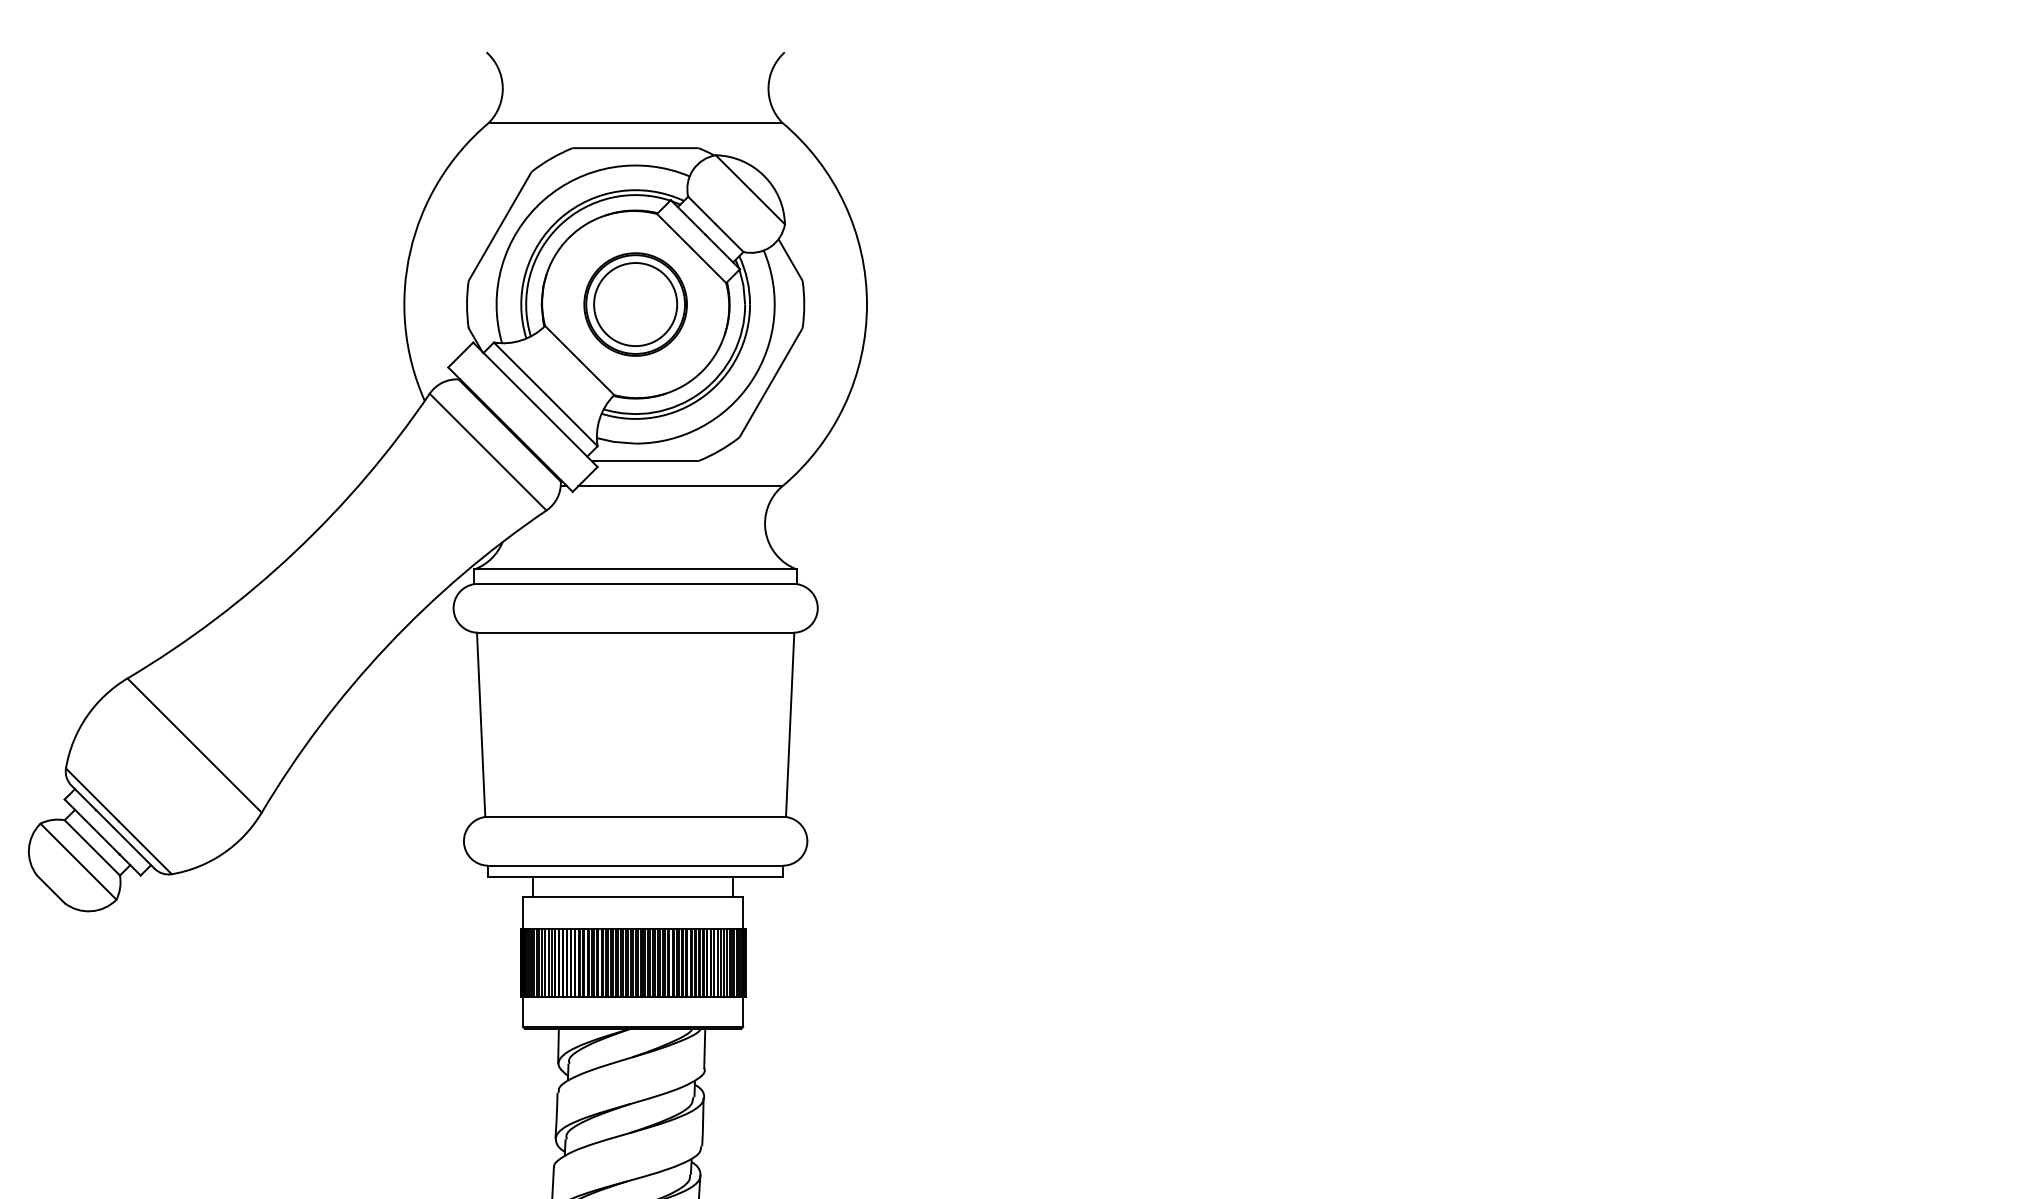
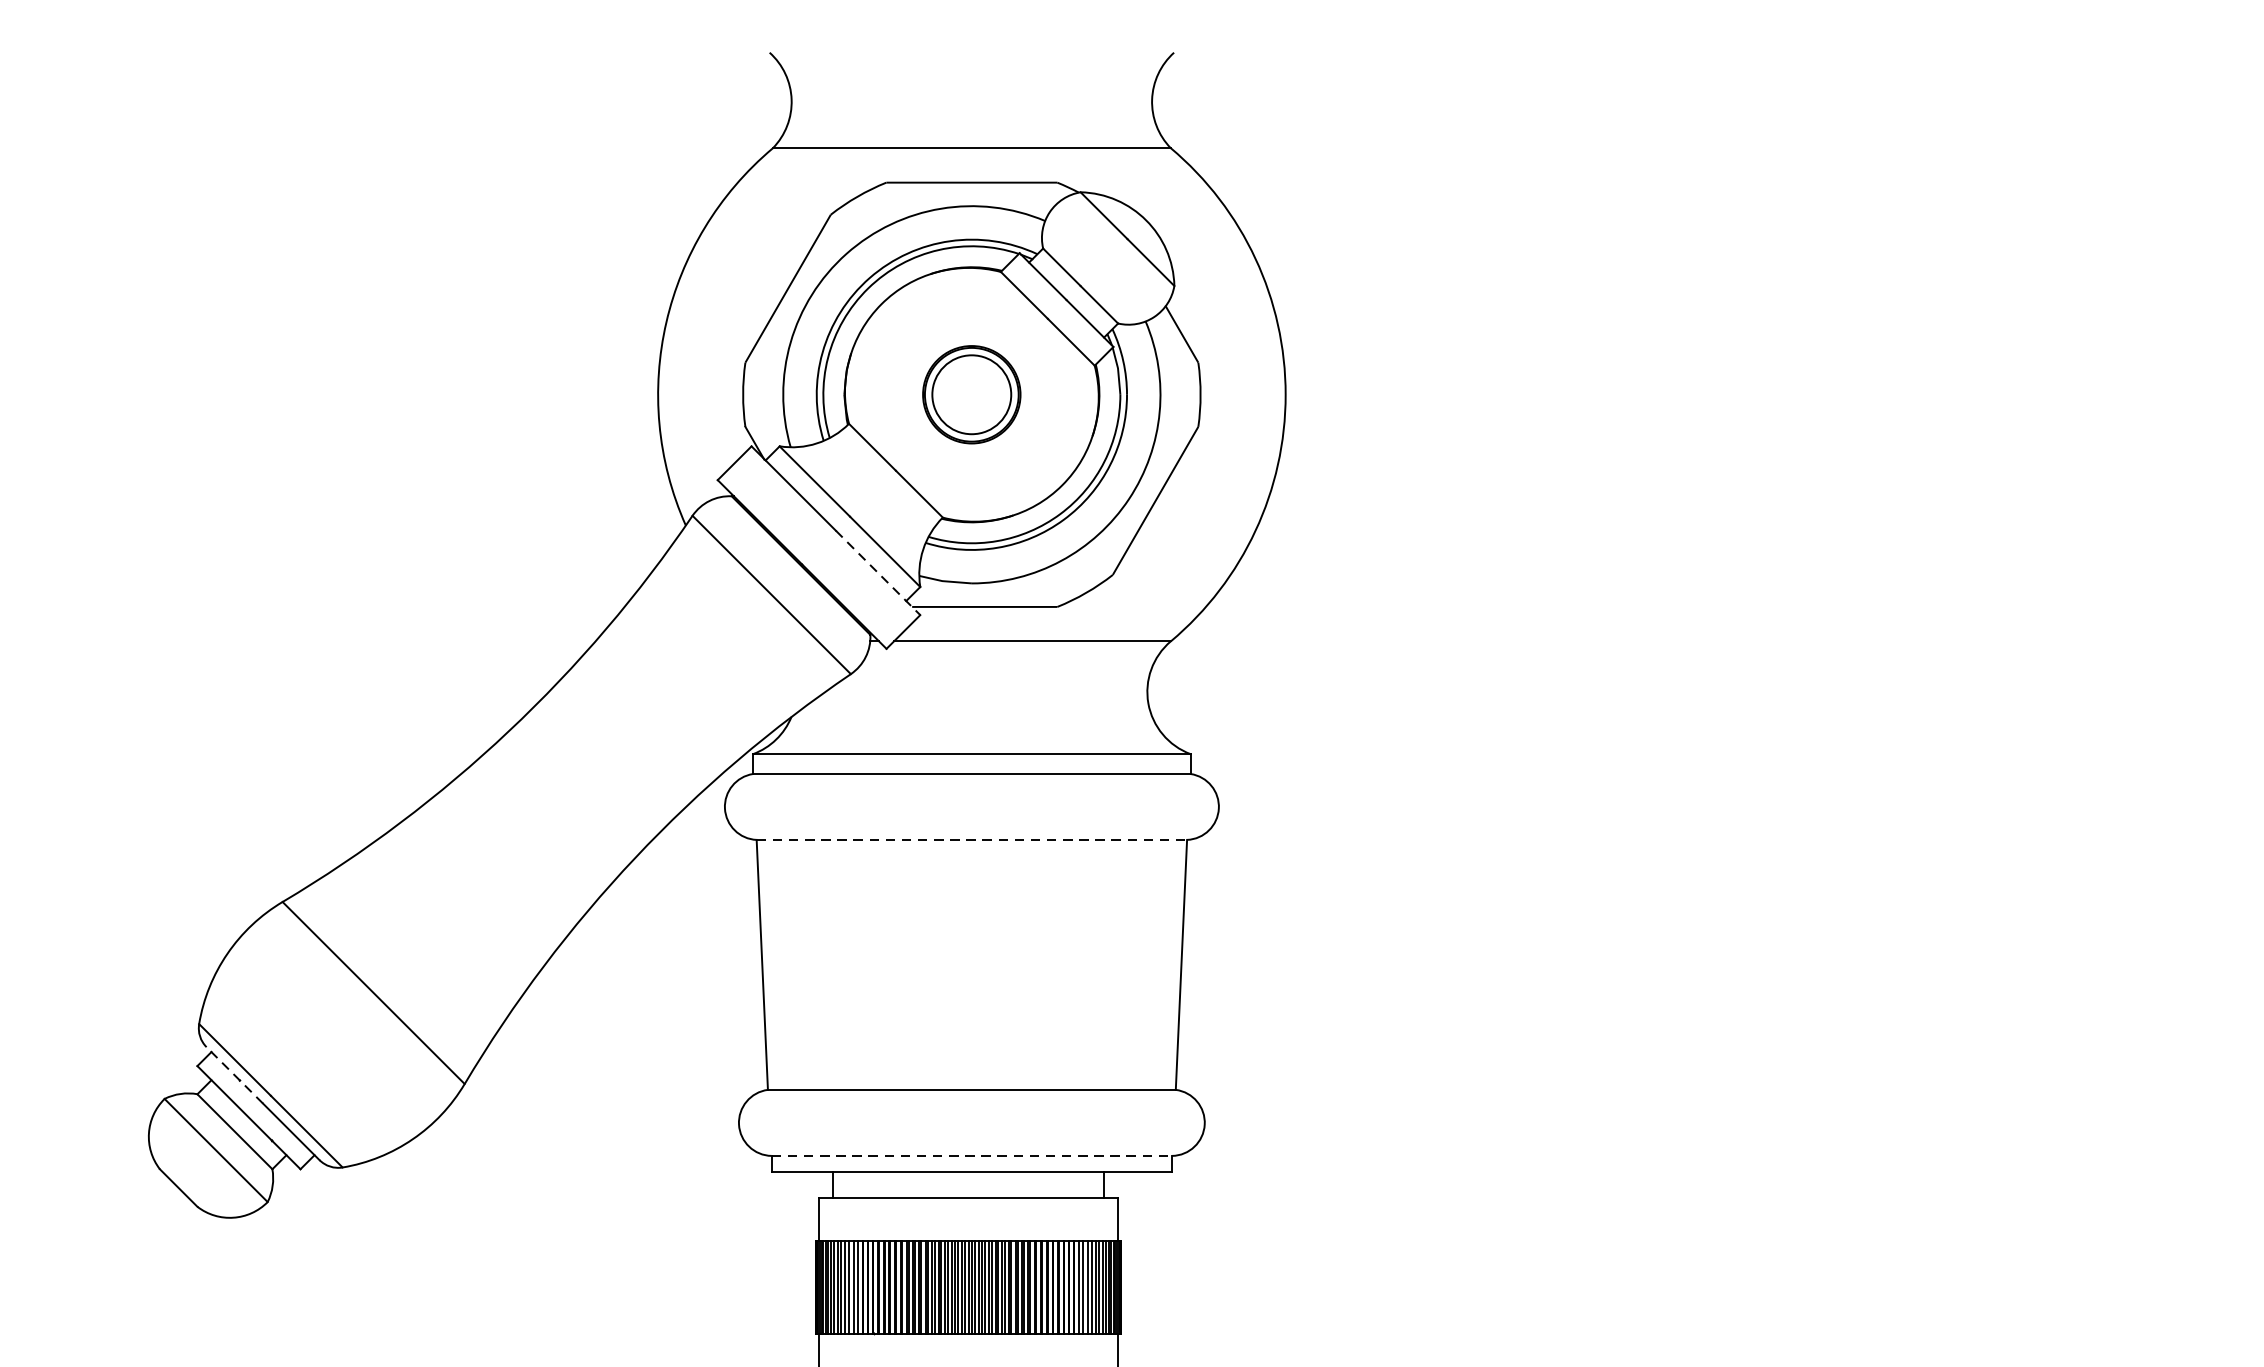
part: (635, 304) -> (971, 394), size x0.7
line: (566, 435) -> (878, 572), solid -> dashed
line: (635, 632) -> (971, 839), solid -> dashed
line: (91, 805) -> (233, 1074), solid -> dashed
line: (635, 865) -> (971, 1155), solid -> dashed

